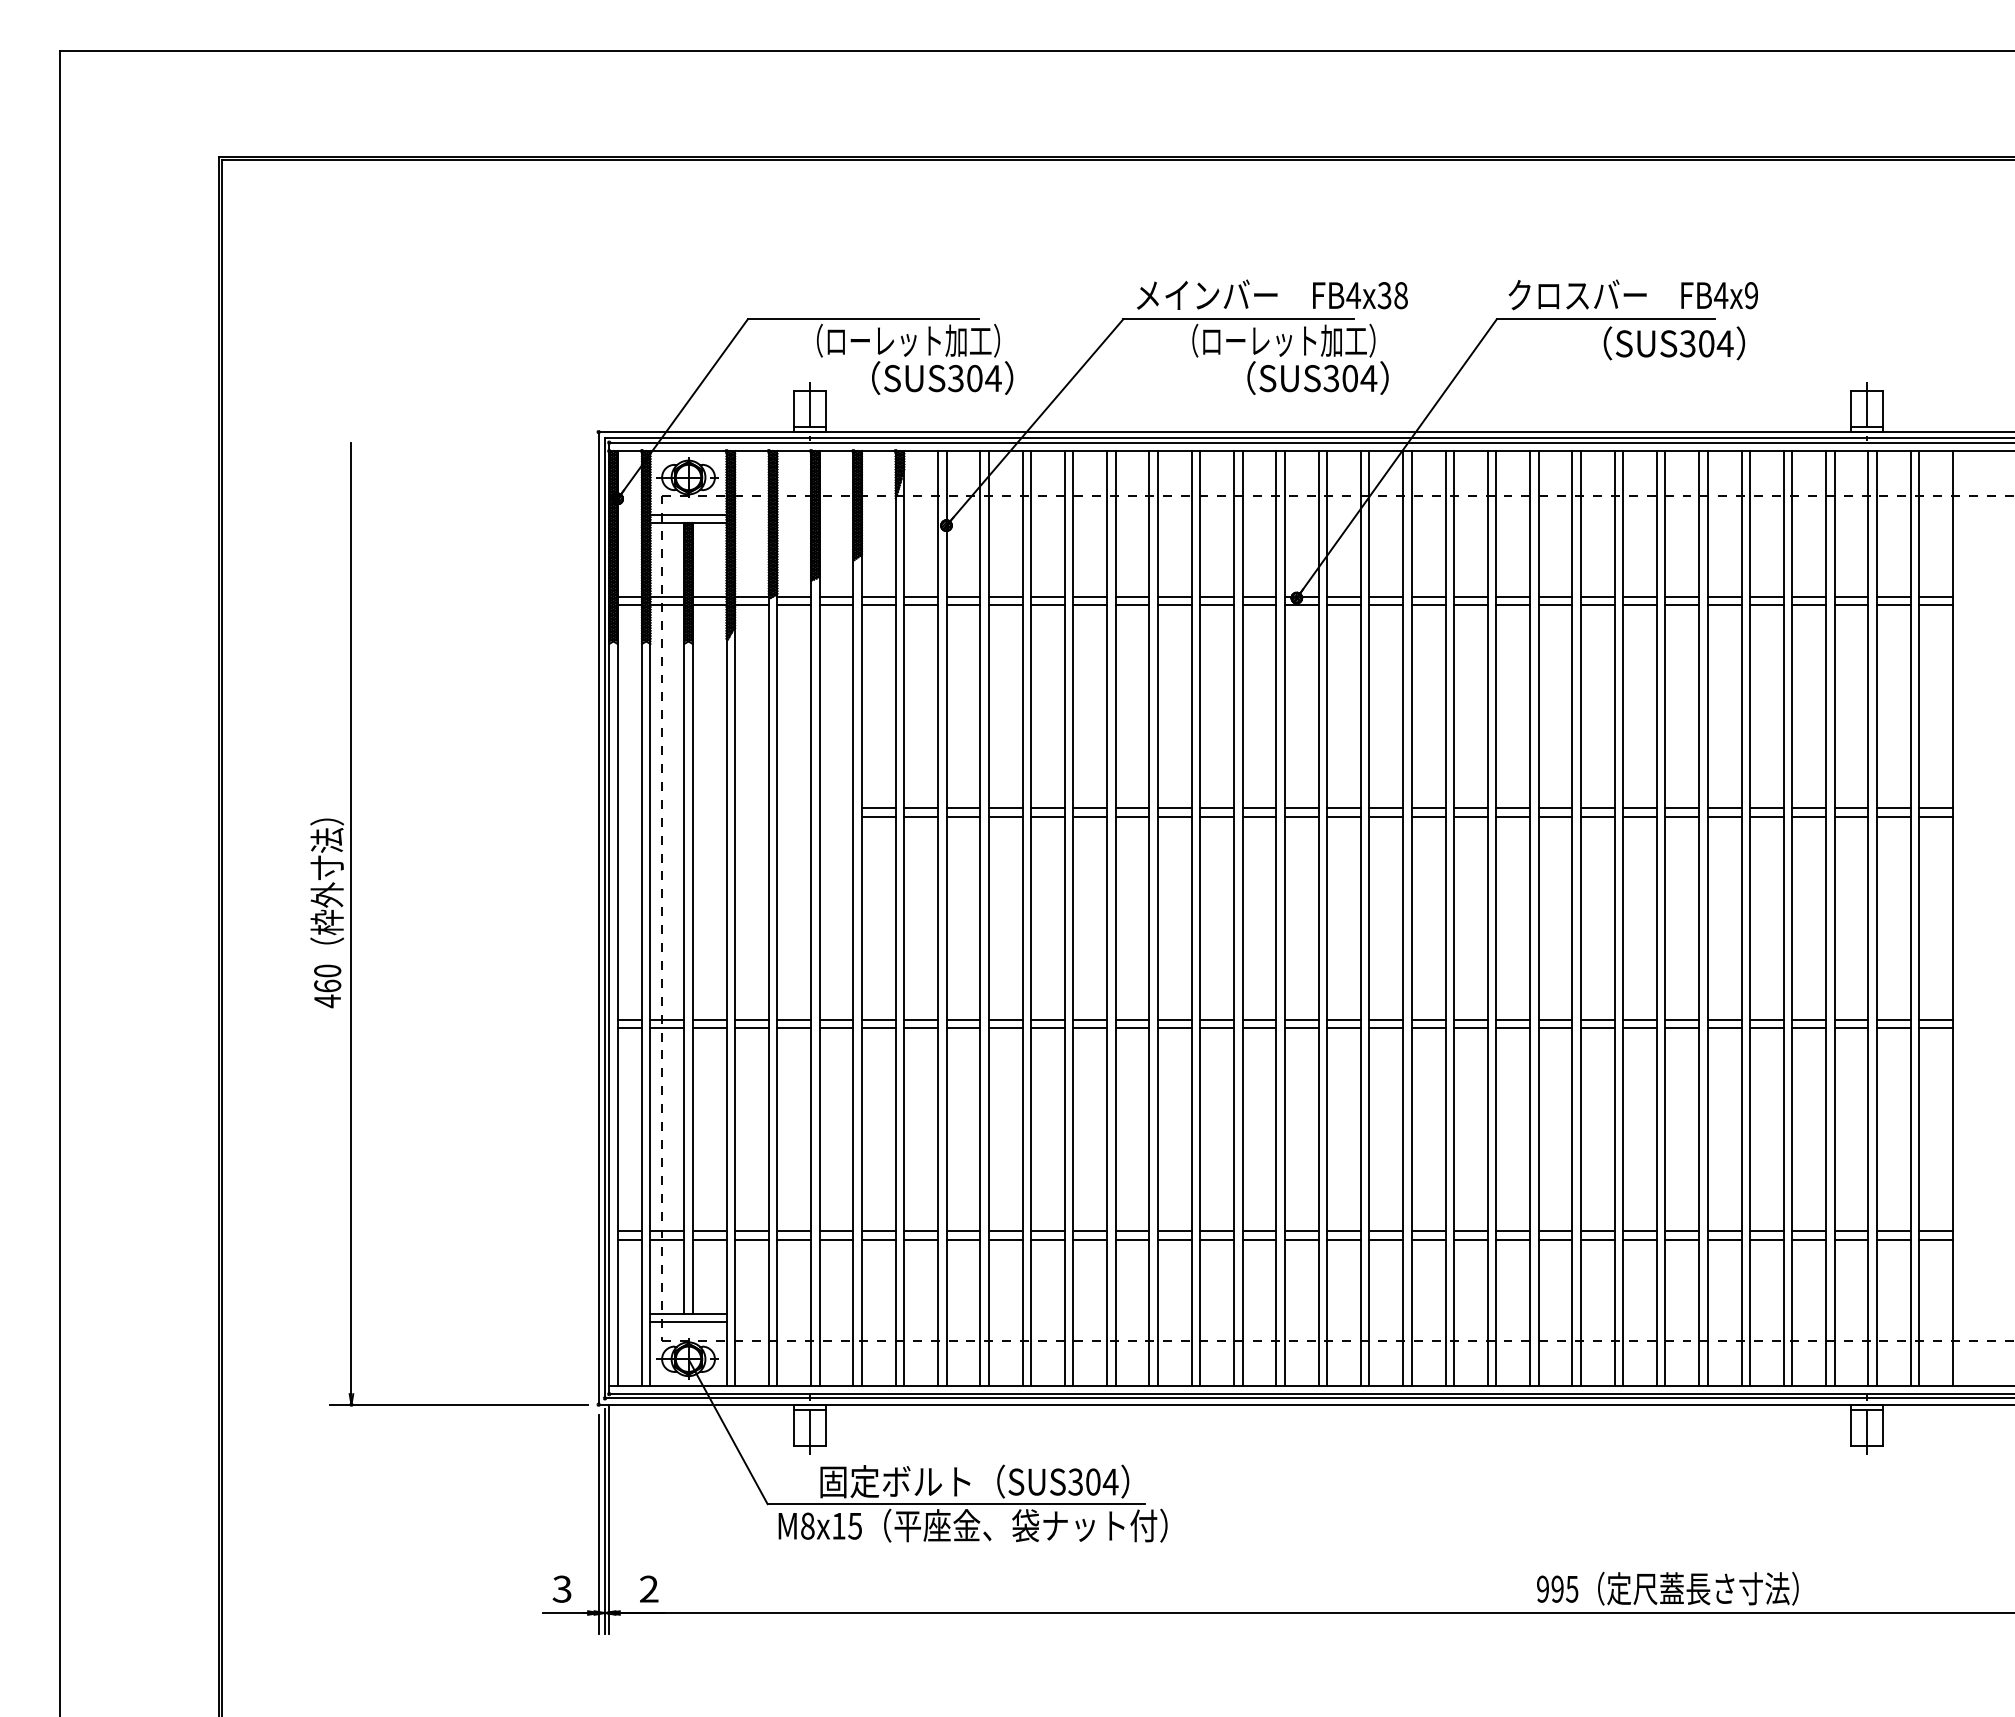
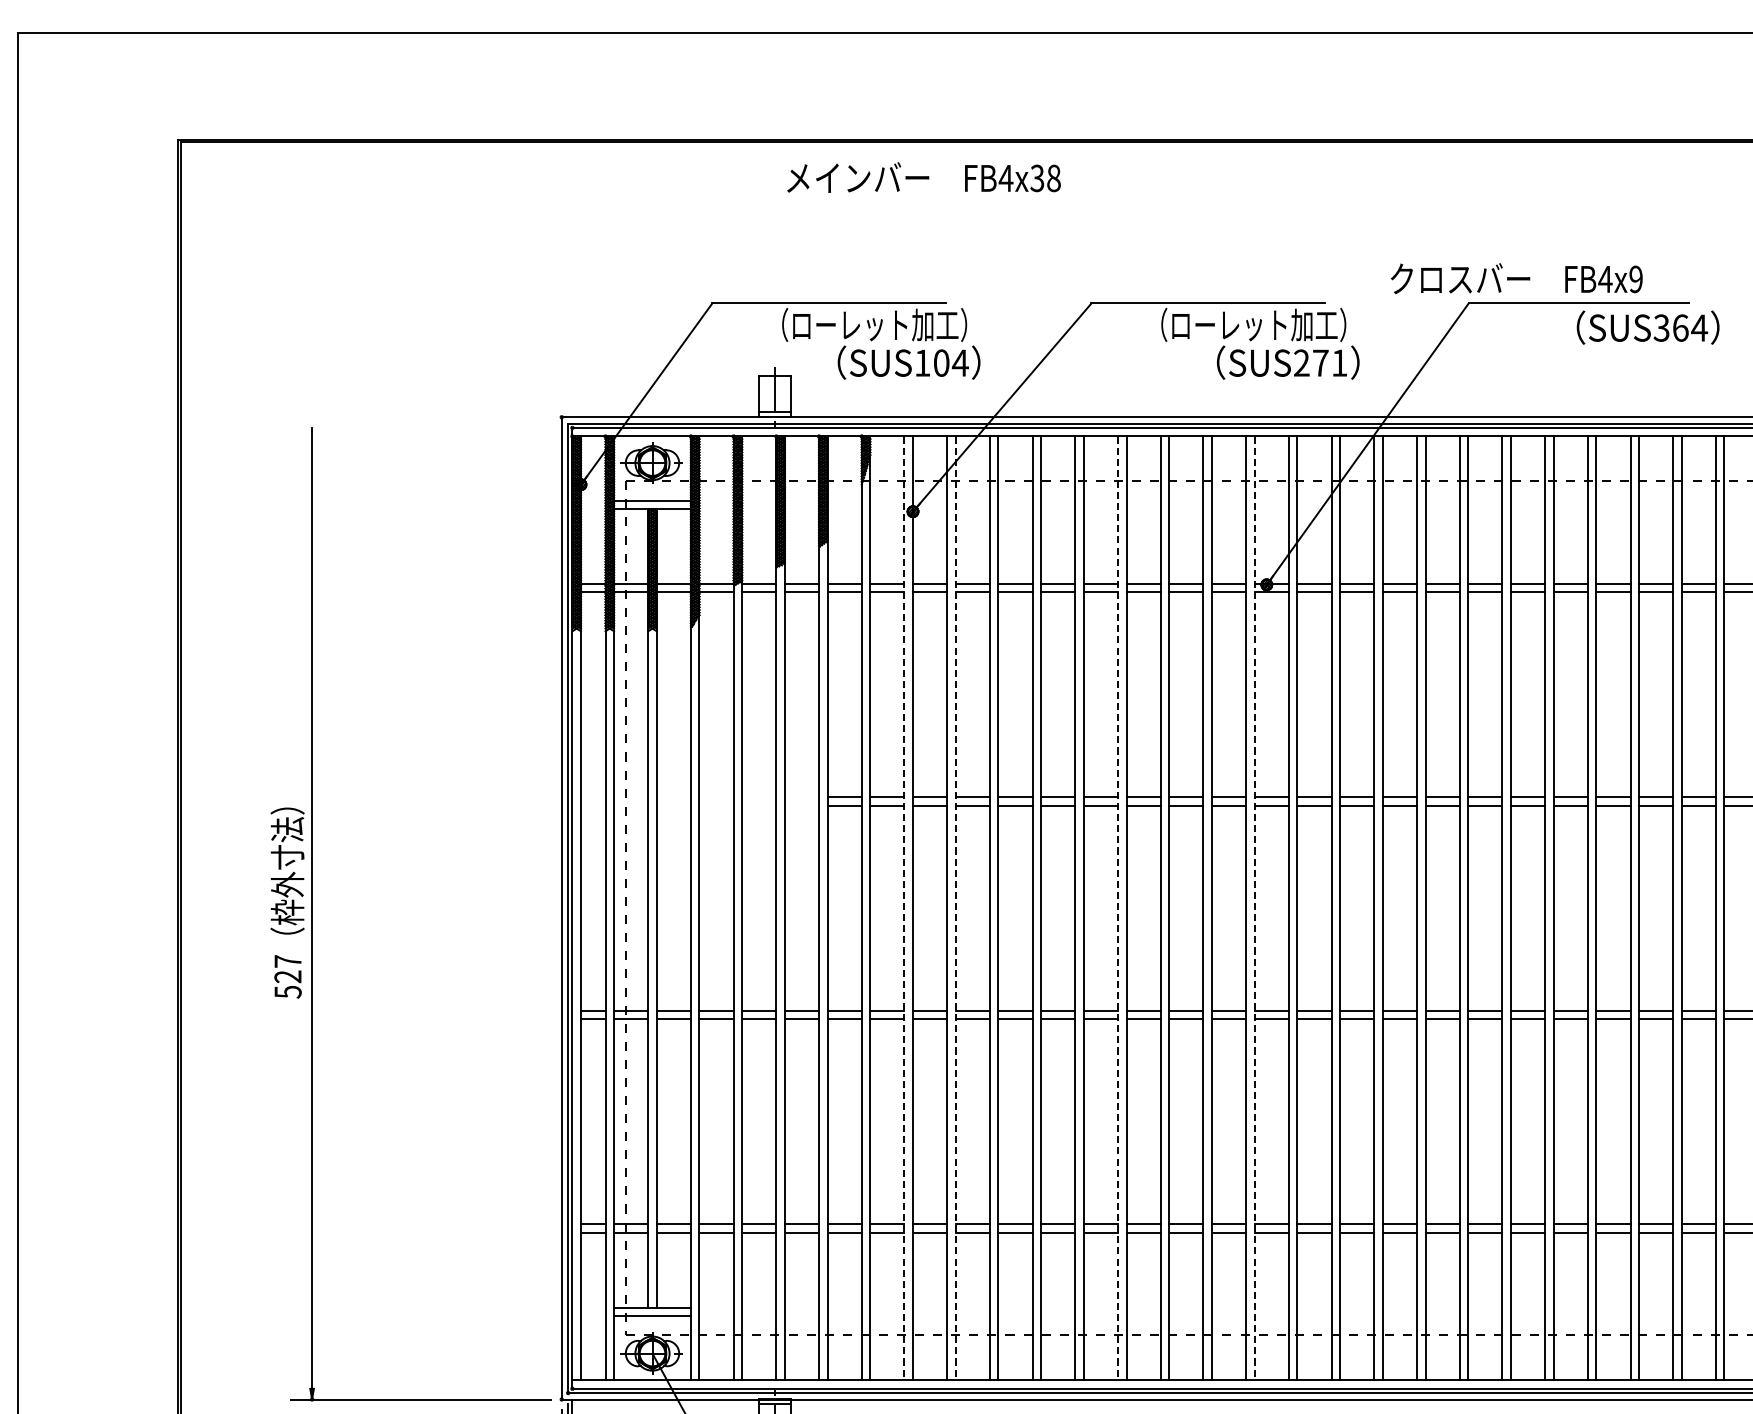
text: (1272, 294) -> (924, 177), moved
text: (1632, 294) -> (1515, 278), moved
text: (1706, 343) -> (1680, 327), SUS304 -> SUS364
text: (955, 378) -> (922, 363), SUS304 -> SUS104
text: (1350, 378) -> (1321, 363), SUS304 -> SUS271
line: (938, 918) -> (904, 908), solid -> dashed
line: (988, 918) -> (955, 908), solid -> dashed
line: (1149, 918) -> (1118, 908), solid -> dashed
line: (1284, 918) -> (1254, 908), solid -> dashed
text: (327, 986) -> (287, 977), 460 -> 527

